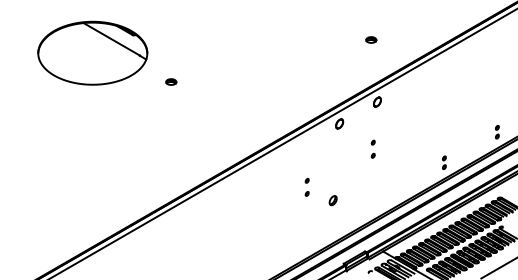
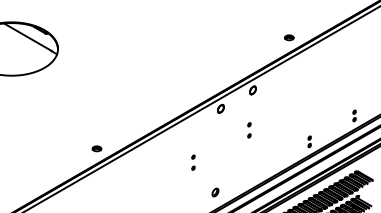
part: (371, 39) -> (289, 37), moved
part: (171, 81) -> (97, 148), moved
part: (332, 200) -> (214, 192), moved

